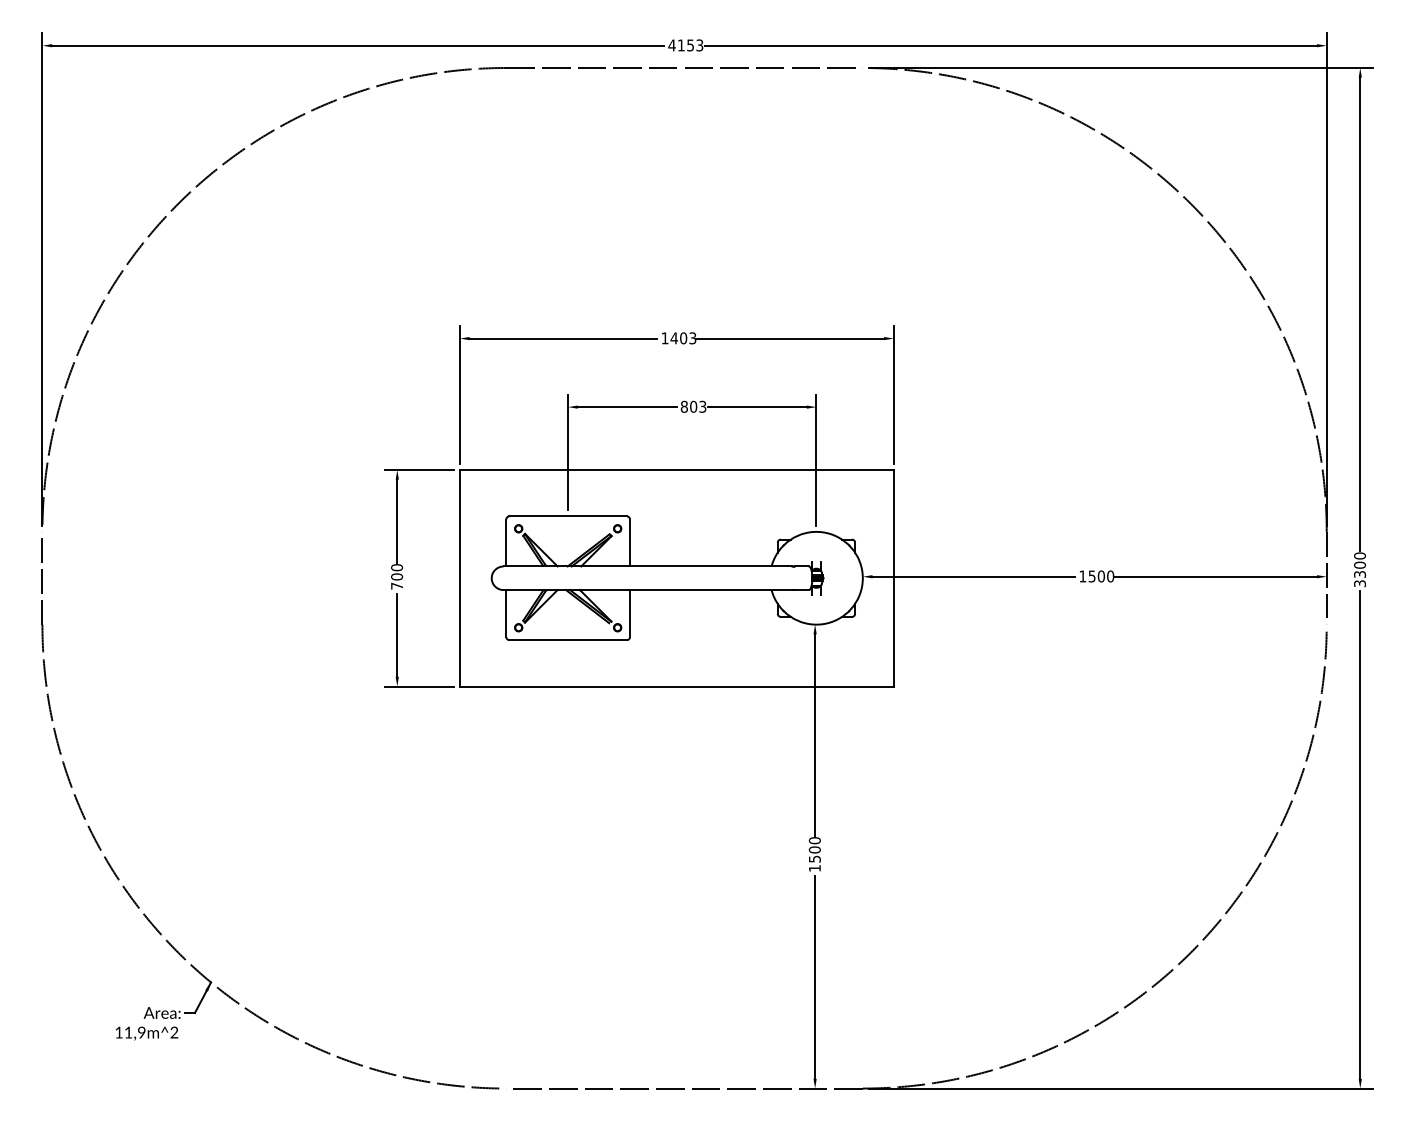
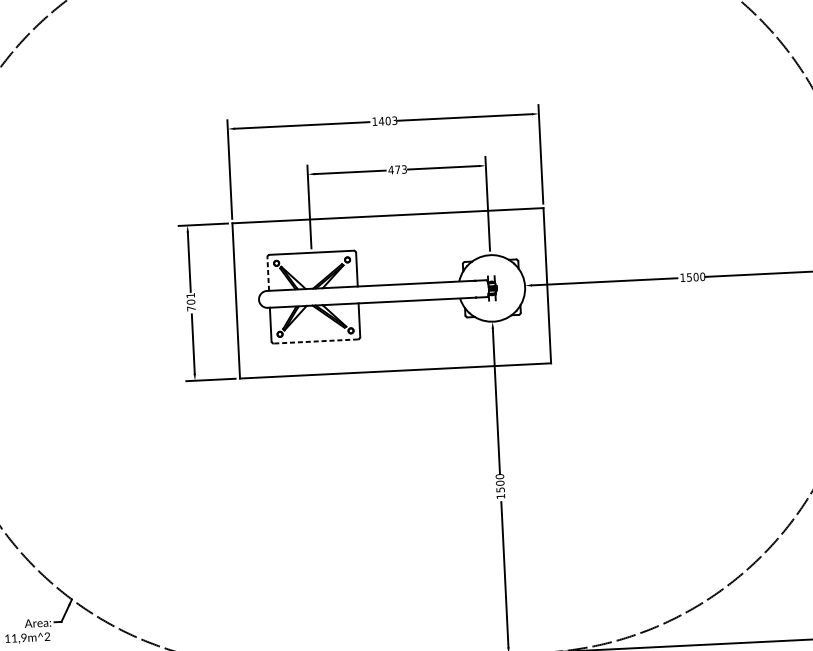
text: (688, 406) -> (394, 169), 803 -> 473
line: (506, 542) -> (268, 273), solid -> dashed
text: (397, 567) -> (191, 295), 700 -> 701
line: (568, 640) -> (316, 341), solid -> dashed

